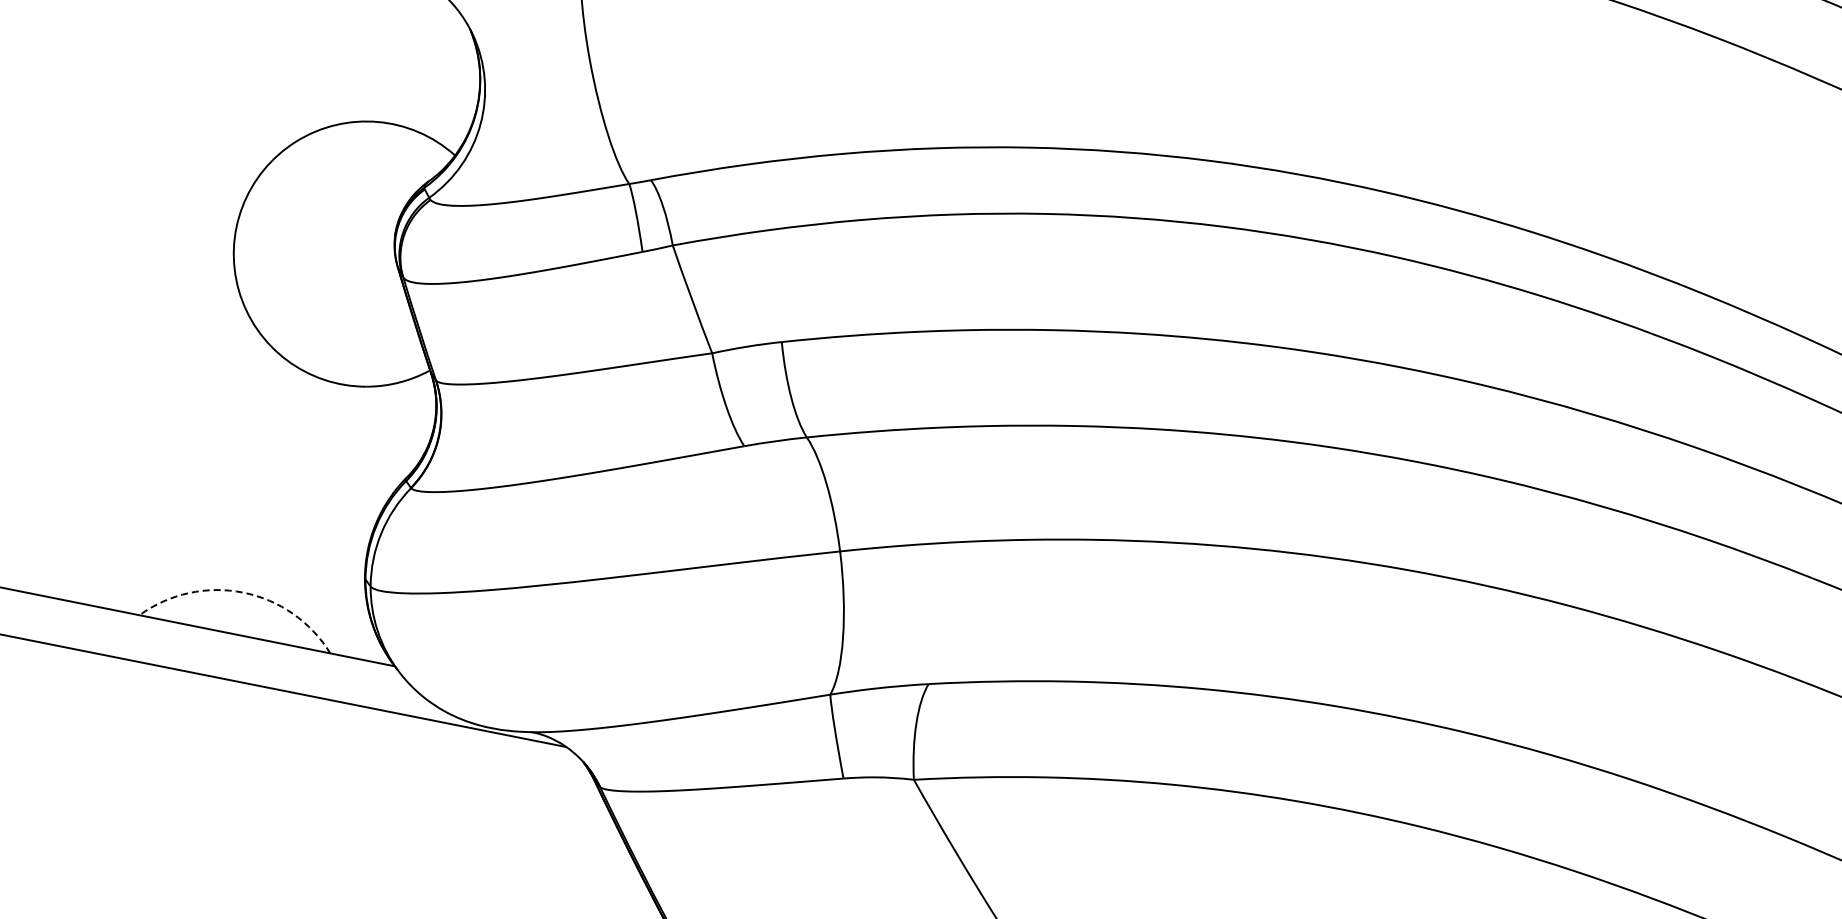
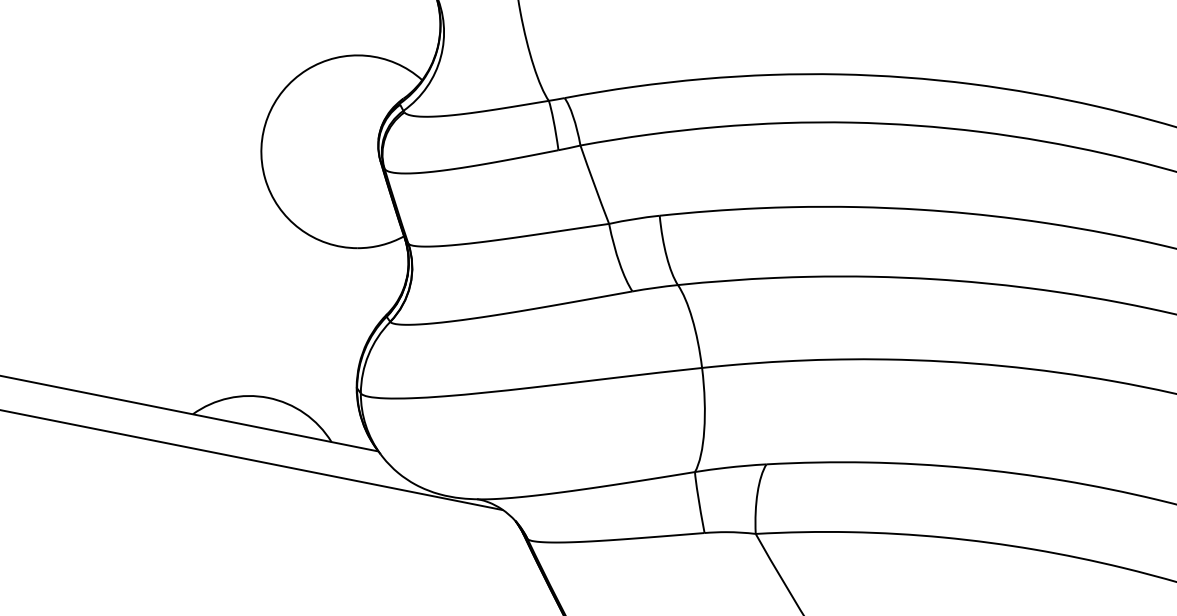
arc: (243, 592) -> (268, 397), dashed -> solid

